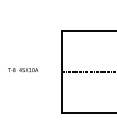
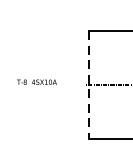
line: (62, 72) -> (88, 85), solid -> dashed

